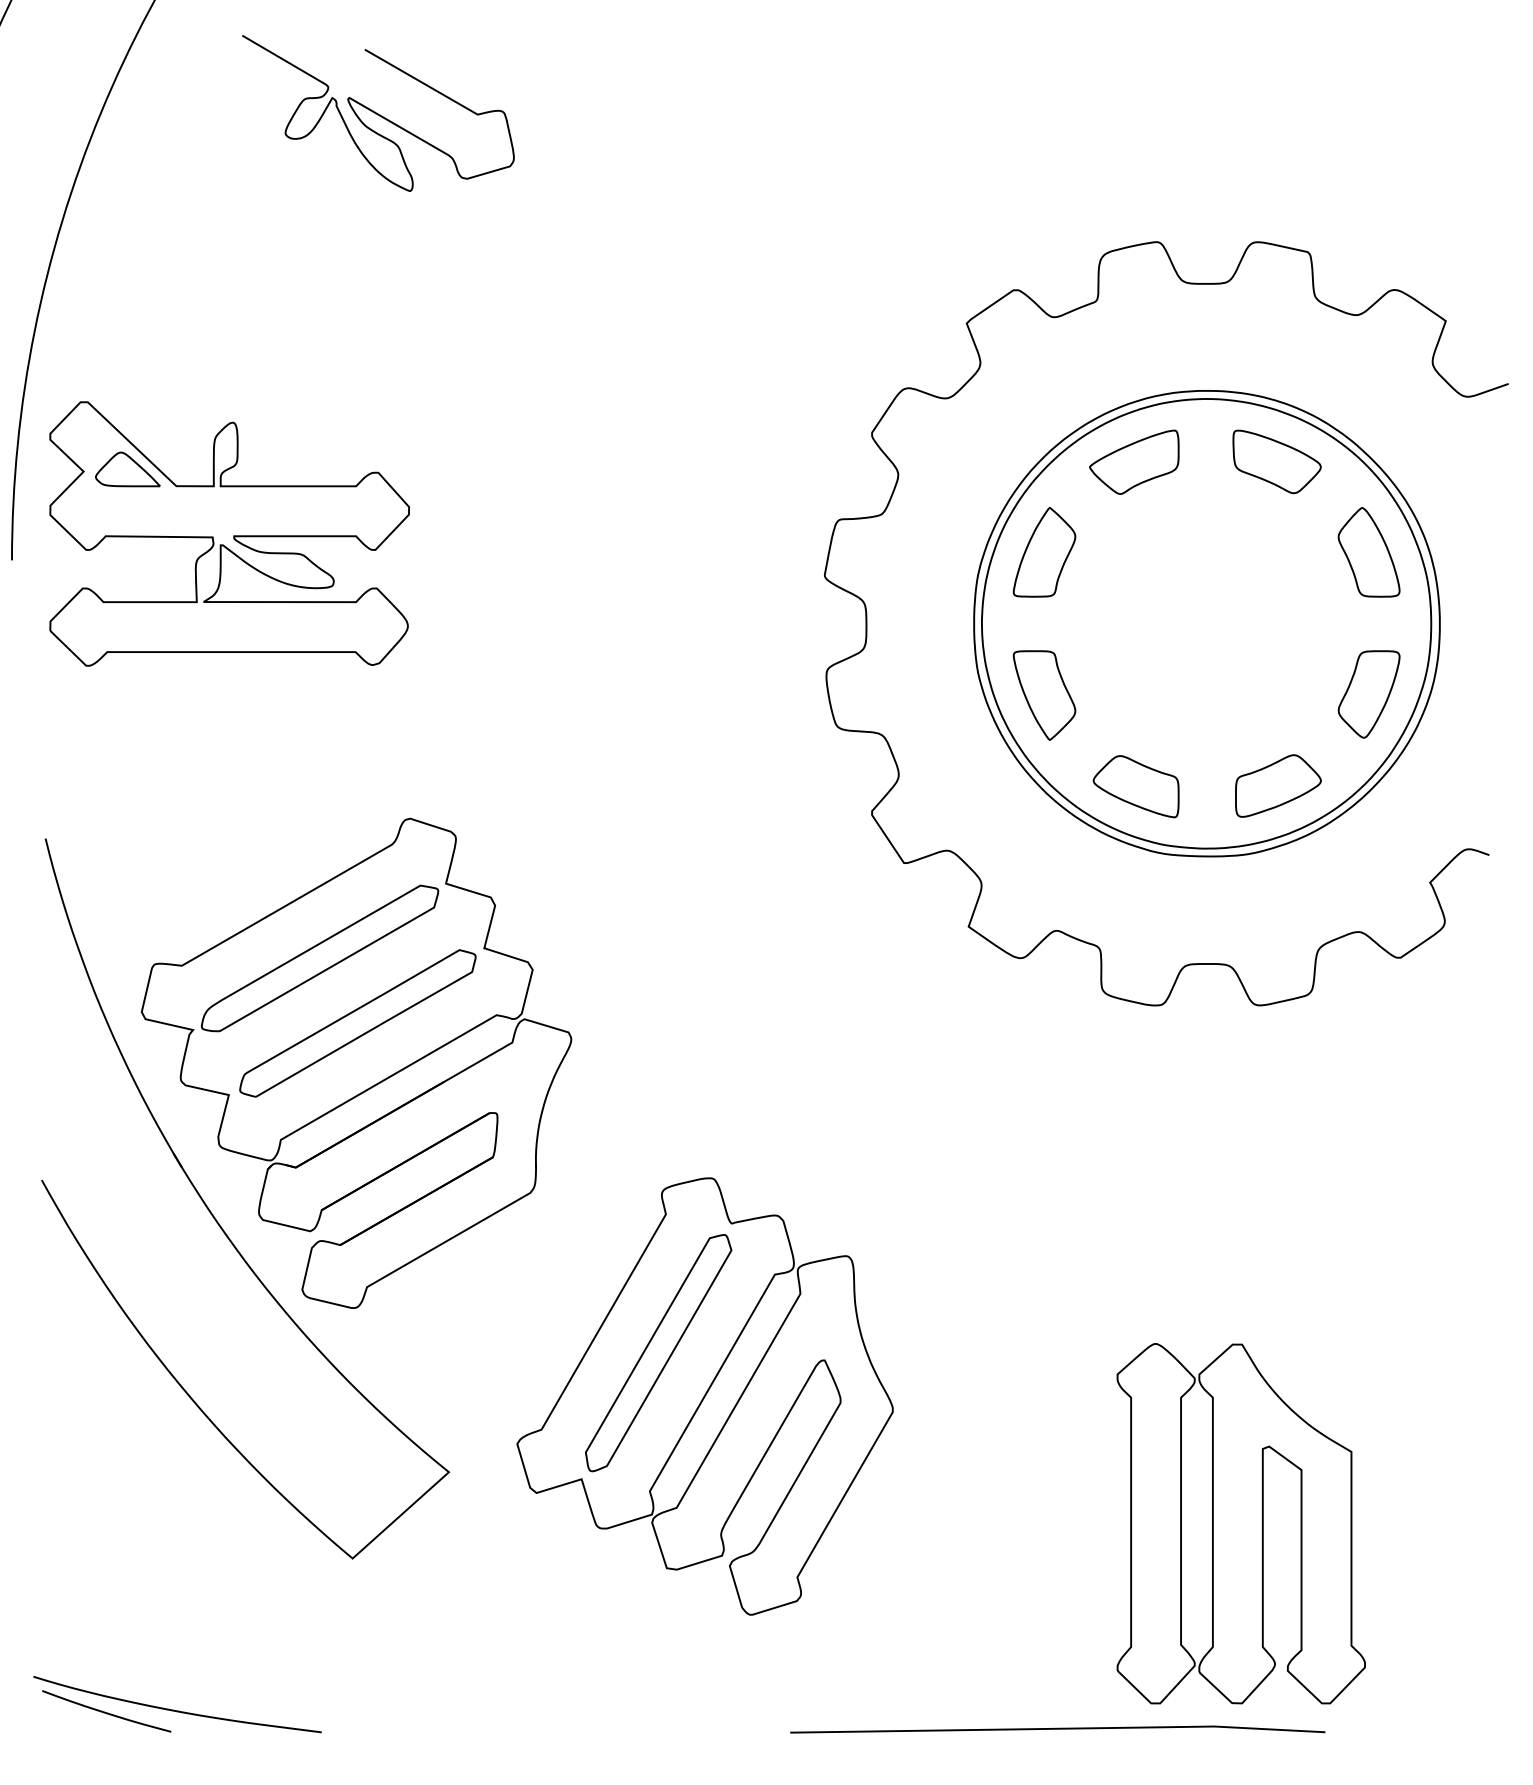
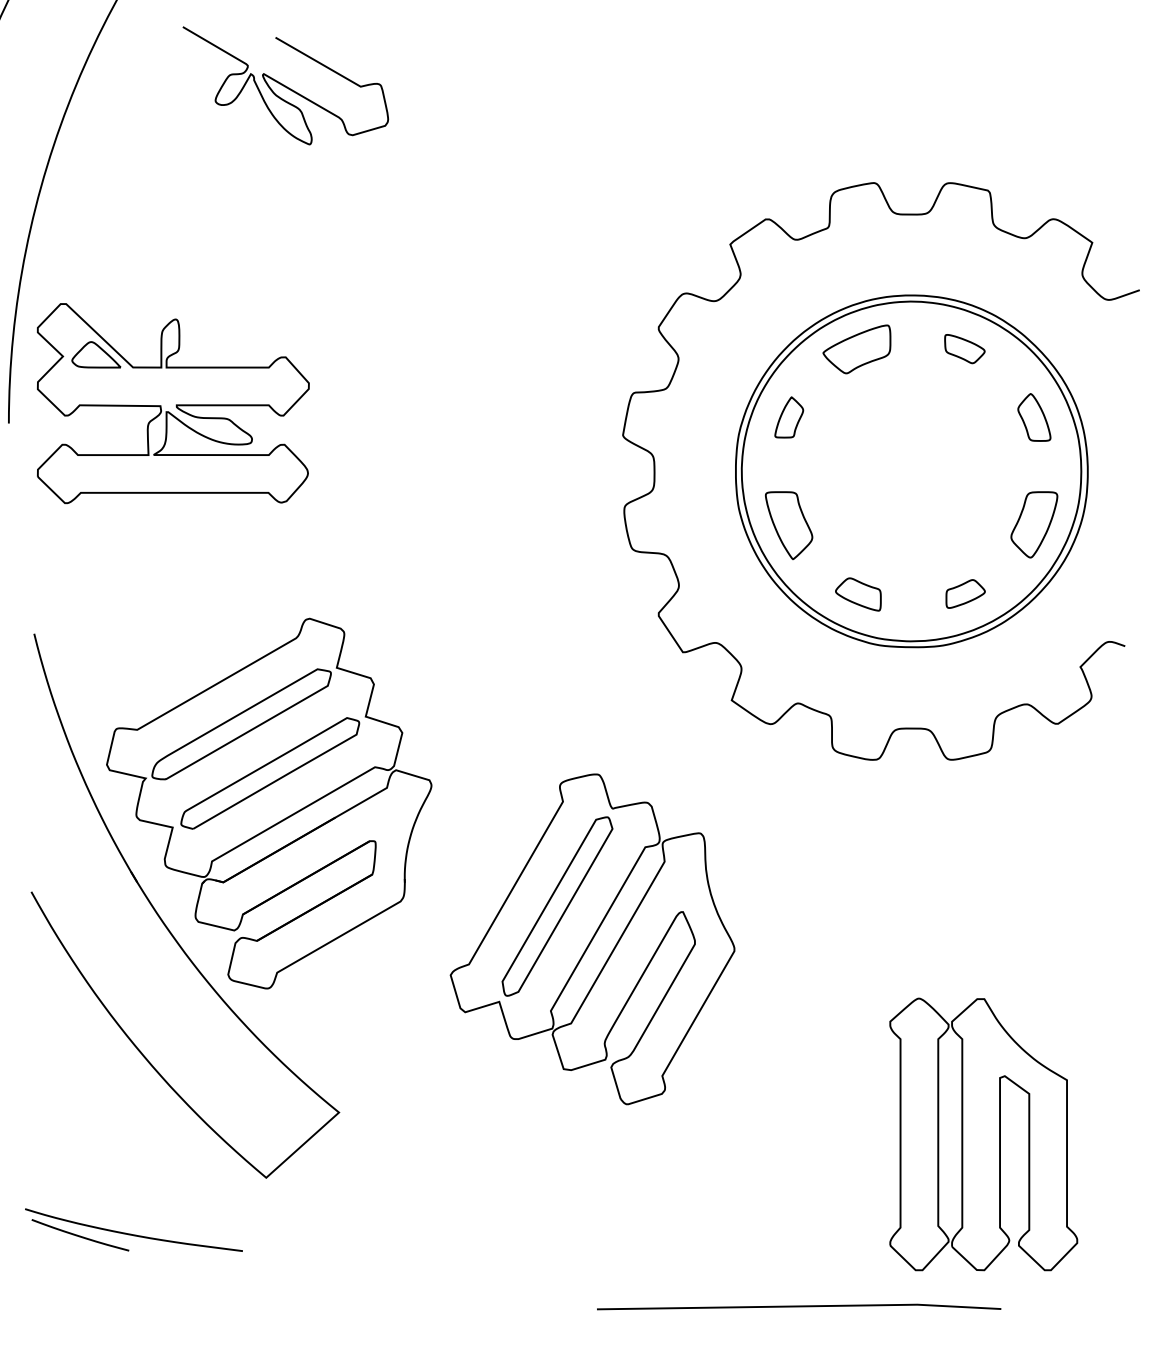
part: (1276, 461) -> (964, 348), size x0.6
part: (1045, 552) -> (789, 417), size x0.6
part: (1369, 552) -> (1034, 417), size x0.7
part: (1277, 785) -> (965, 593), size x0.6
part: (1136, 786) -> (858, 594), size x0.7
part: (704, 1396) -> (592, 939), moved
part: (1240, 1523) -> (983, 1134), moved
part: (176, 1703) -> (133, 1229), moved

